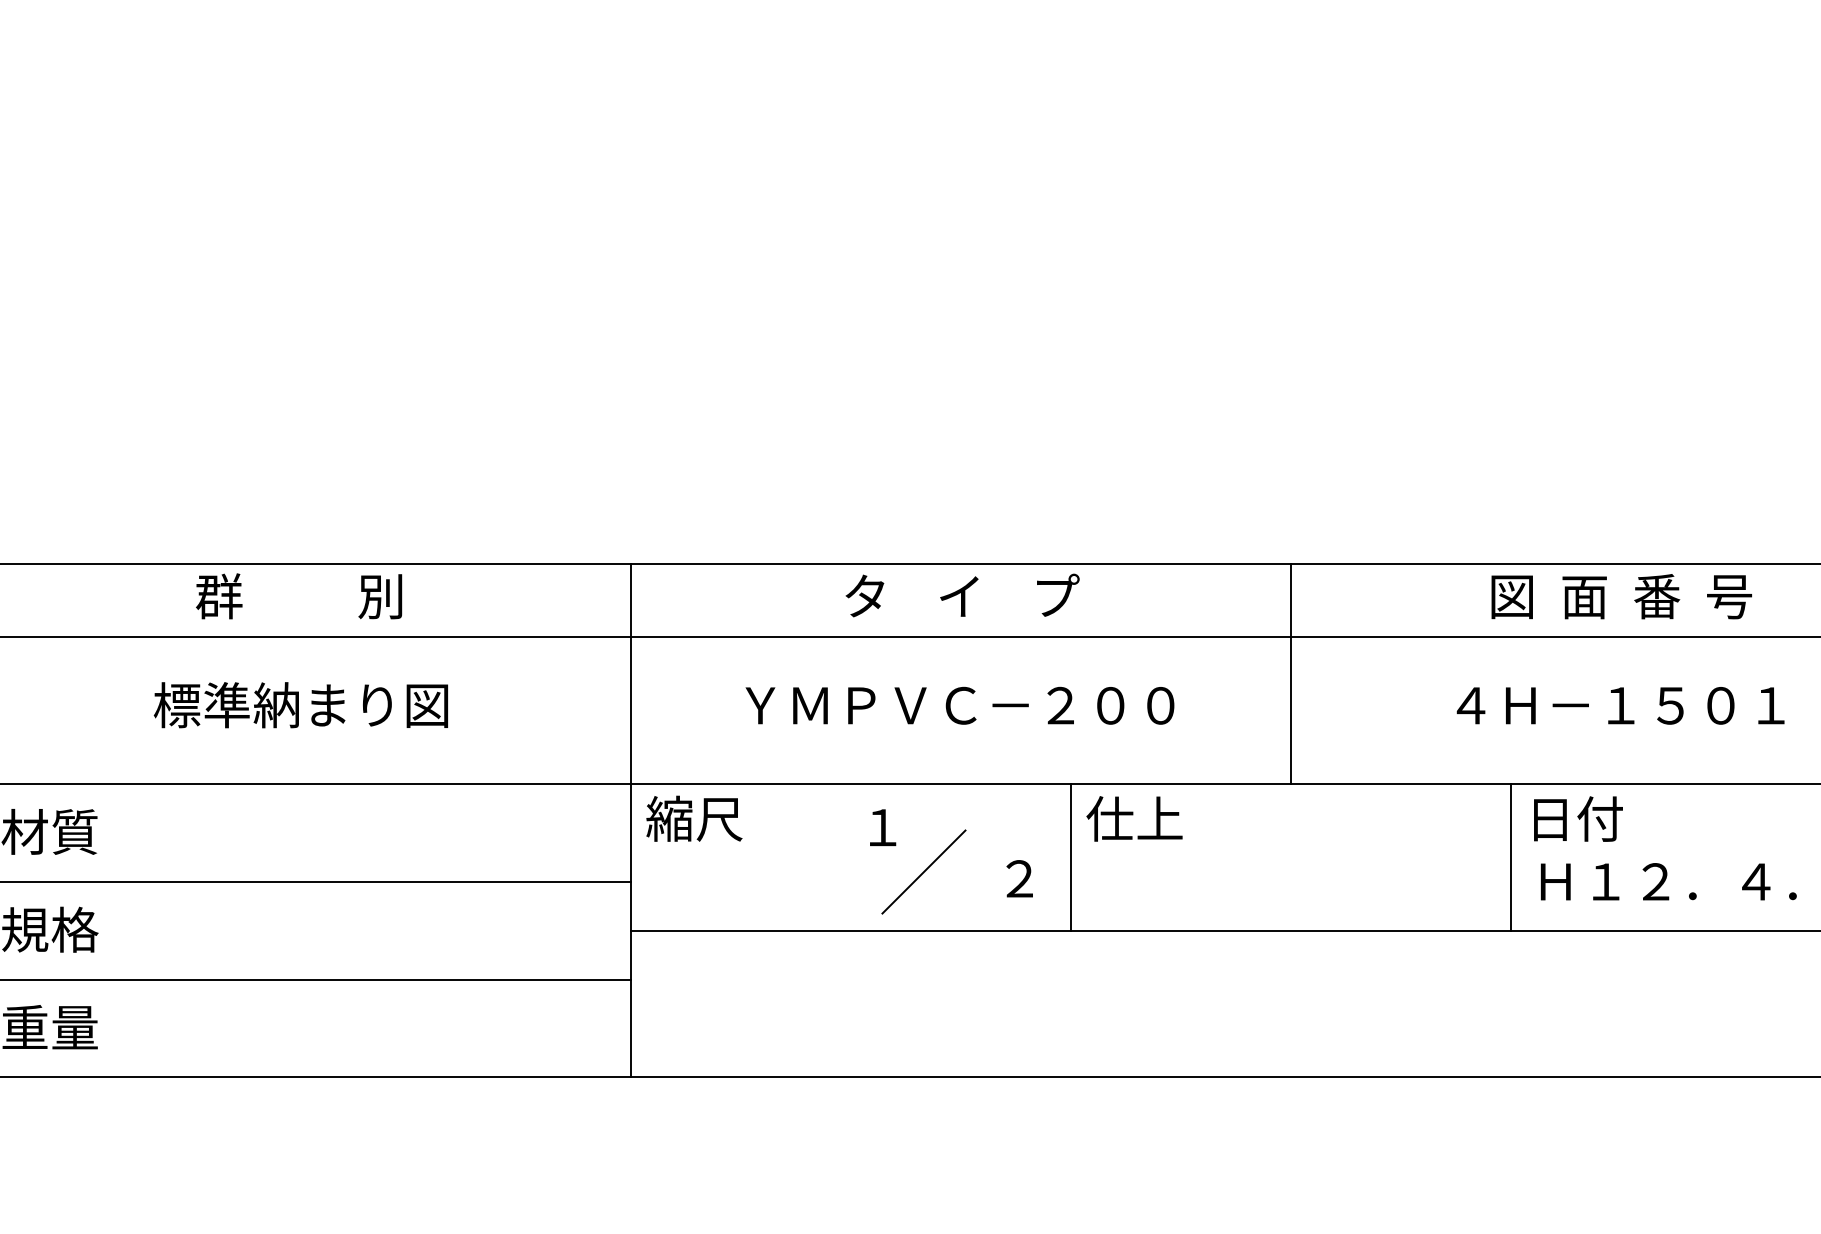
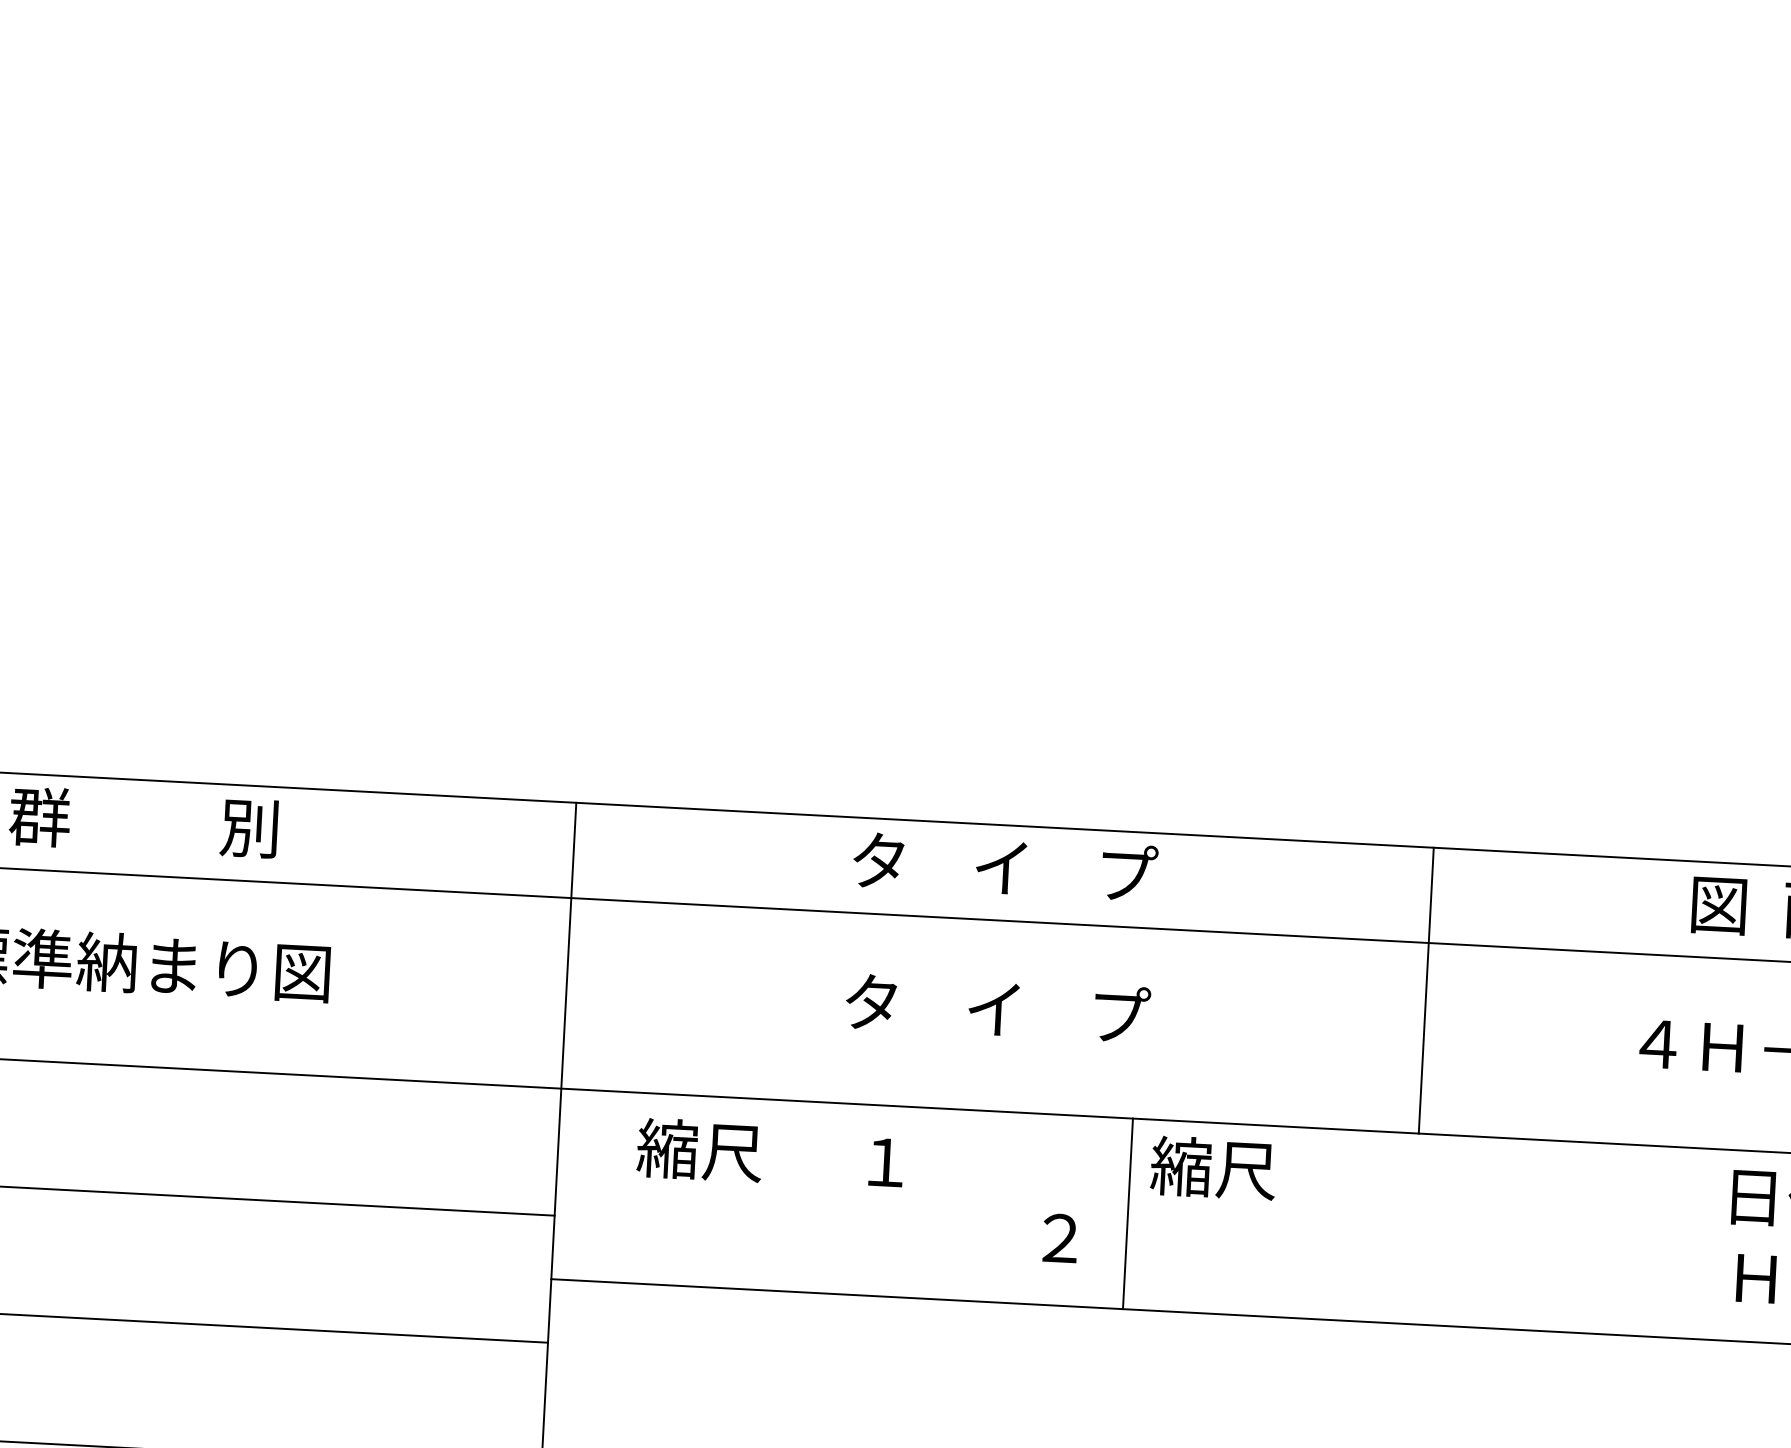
text: (959, 704) -> (993, 1007), ＹＭＰＶＣ－２００ -> タ    イ    プ
text: (694, 818) -> (700, 1149), moved
text: (1134, 818) -> (1213, 1167), 仕上 -> 縮尺
line: (1510, 857) -> (1699, 1243), removed
line: (923, 871) -> (935, 1222), removed

